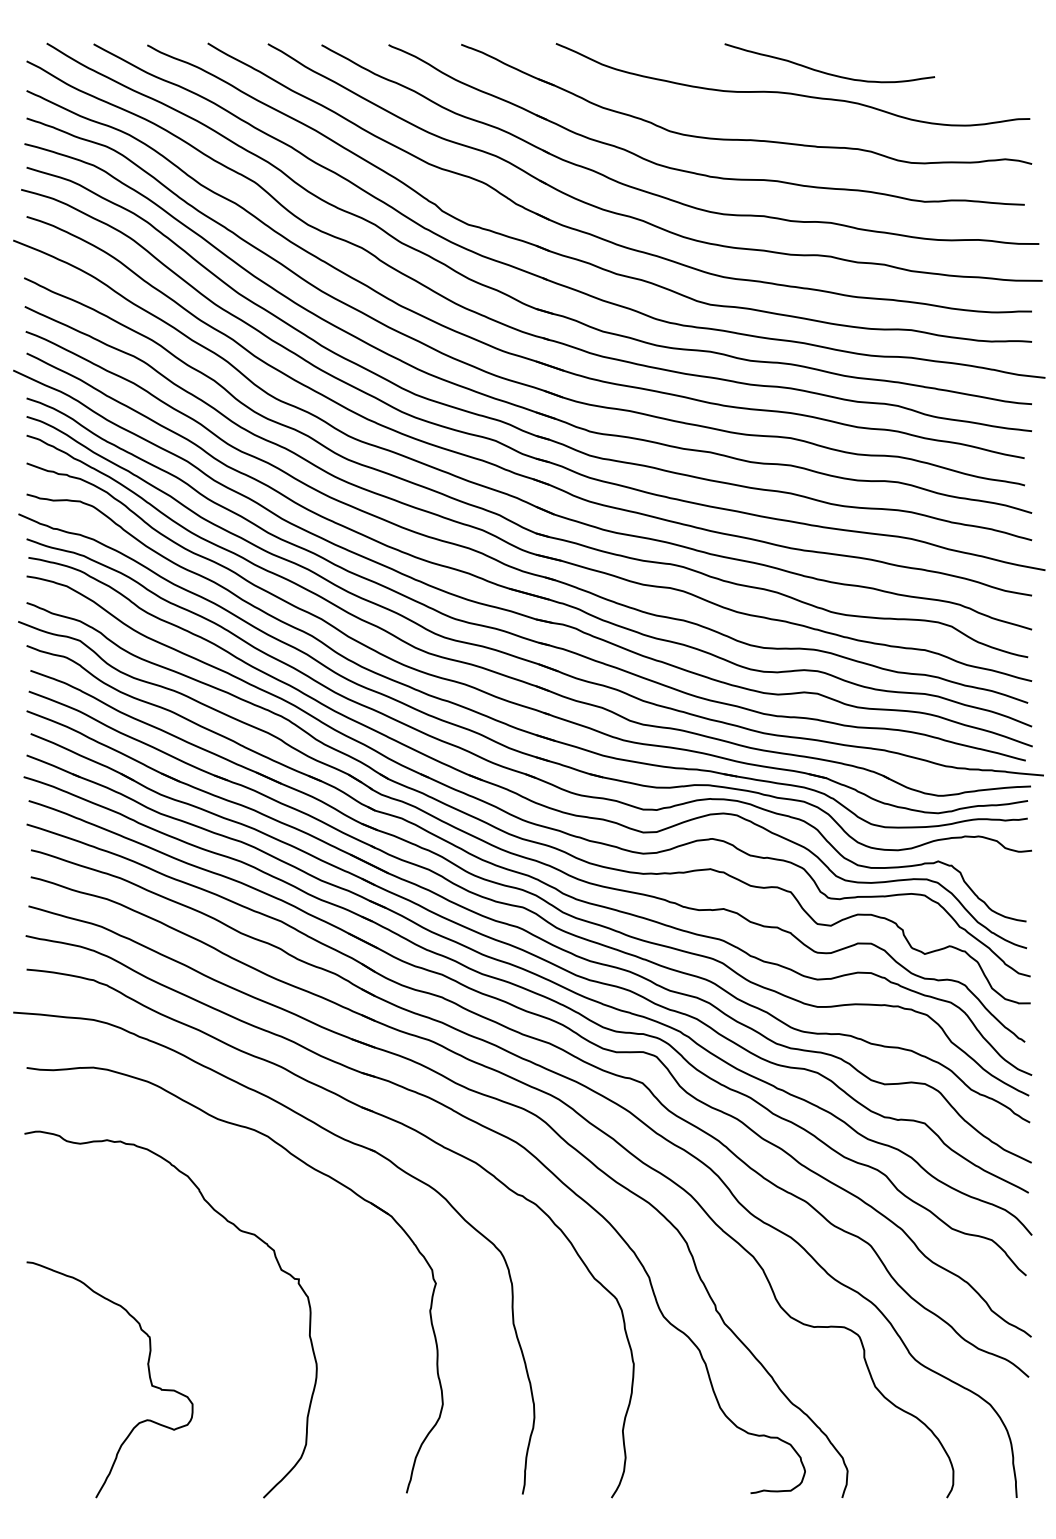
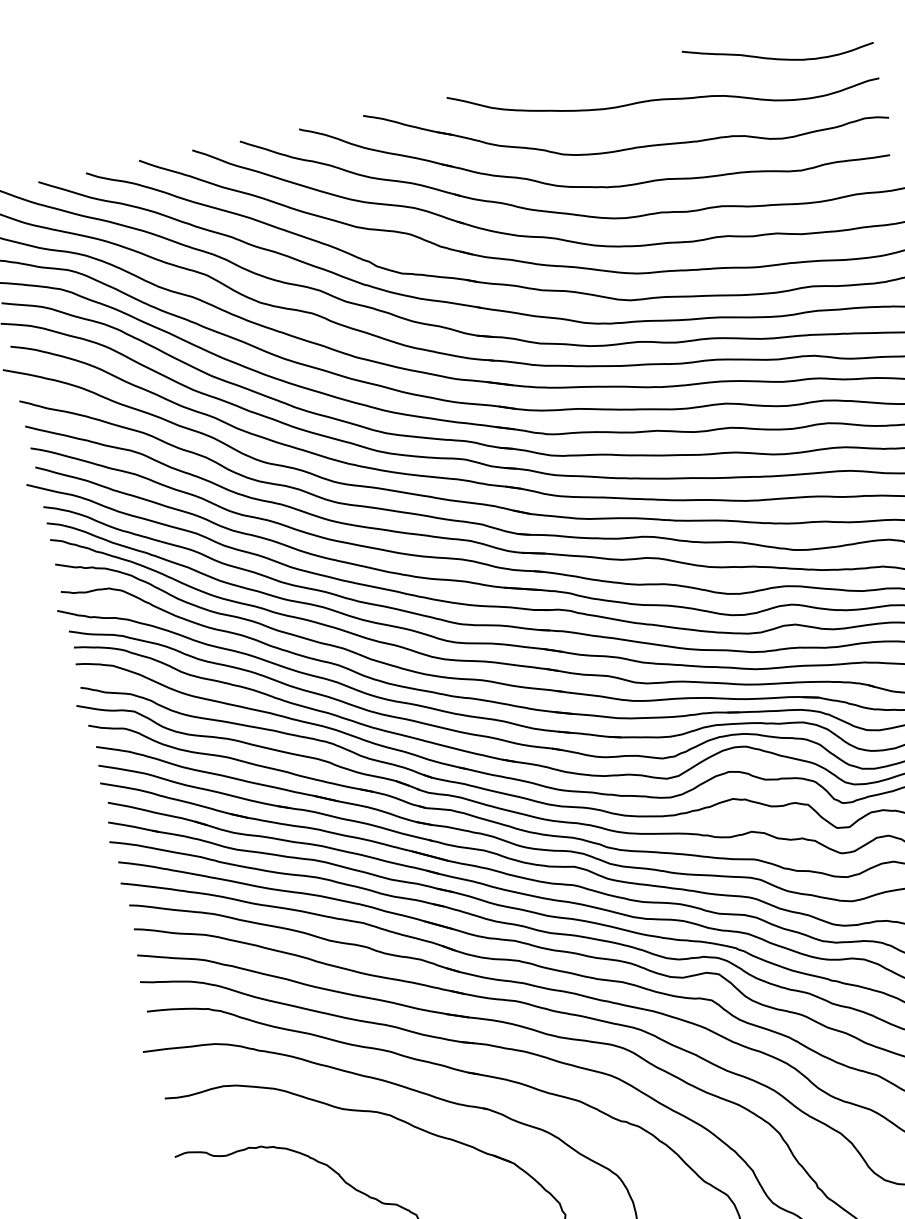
curve: (827, 72) -> (777, 58), moved

